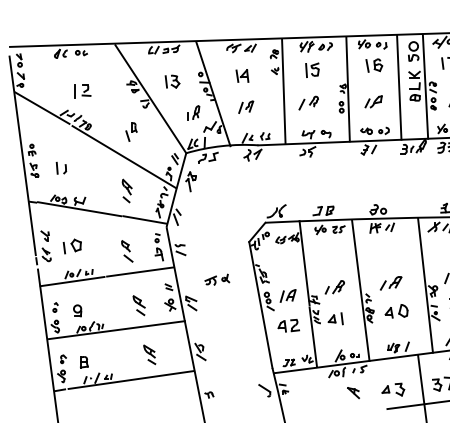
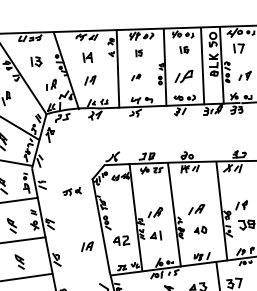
part: (374, 65) -> (184, 49), size x0.7
part: (312, 69) -> (139, 52), size x0.6
part: (373, 101) -> (183, 76), size x1.4
part: (308, 102) -> (136, 77), size x0.6
part: (217, 279) -> (72, 191), moved
part: (287, 295) -> (86, 246), moved
part: (396, 311) -> (200, 230), size x0.7

